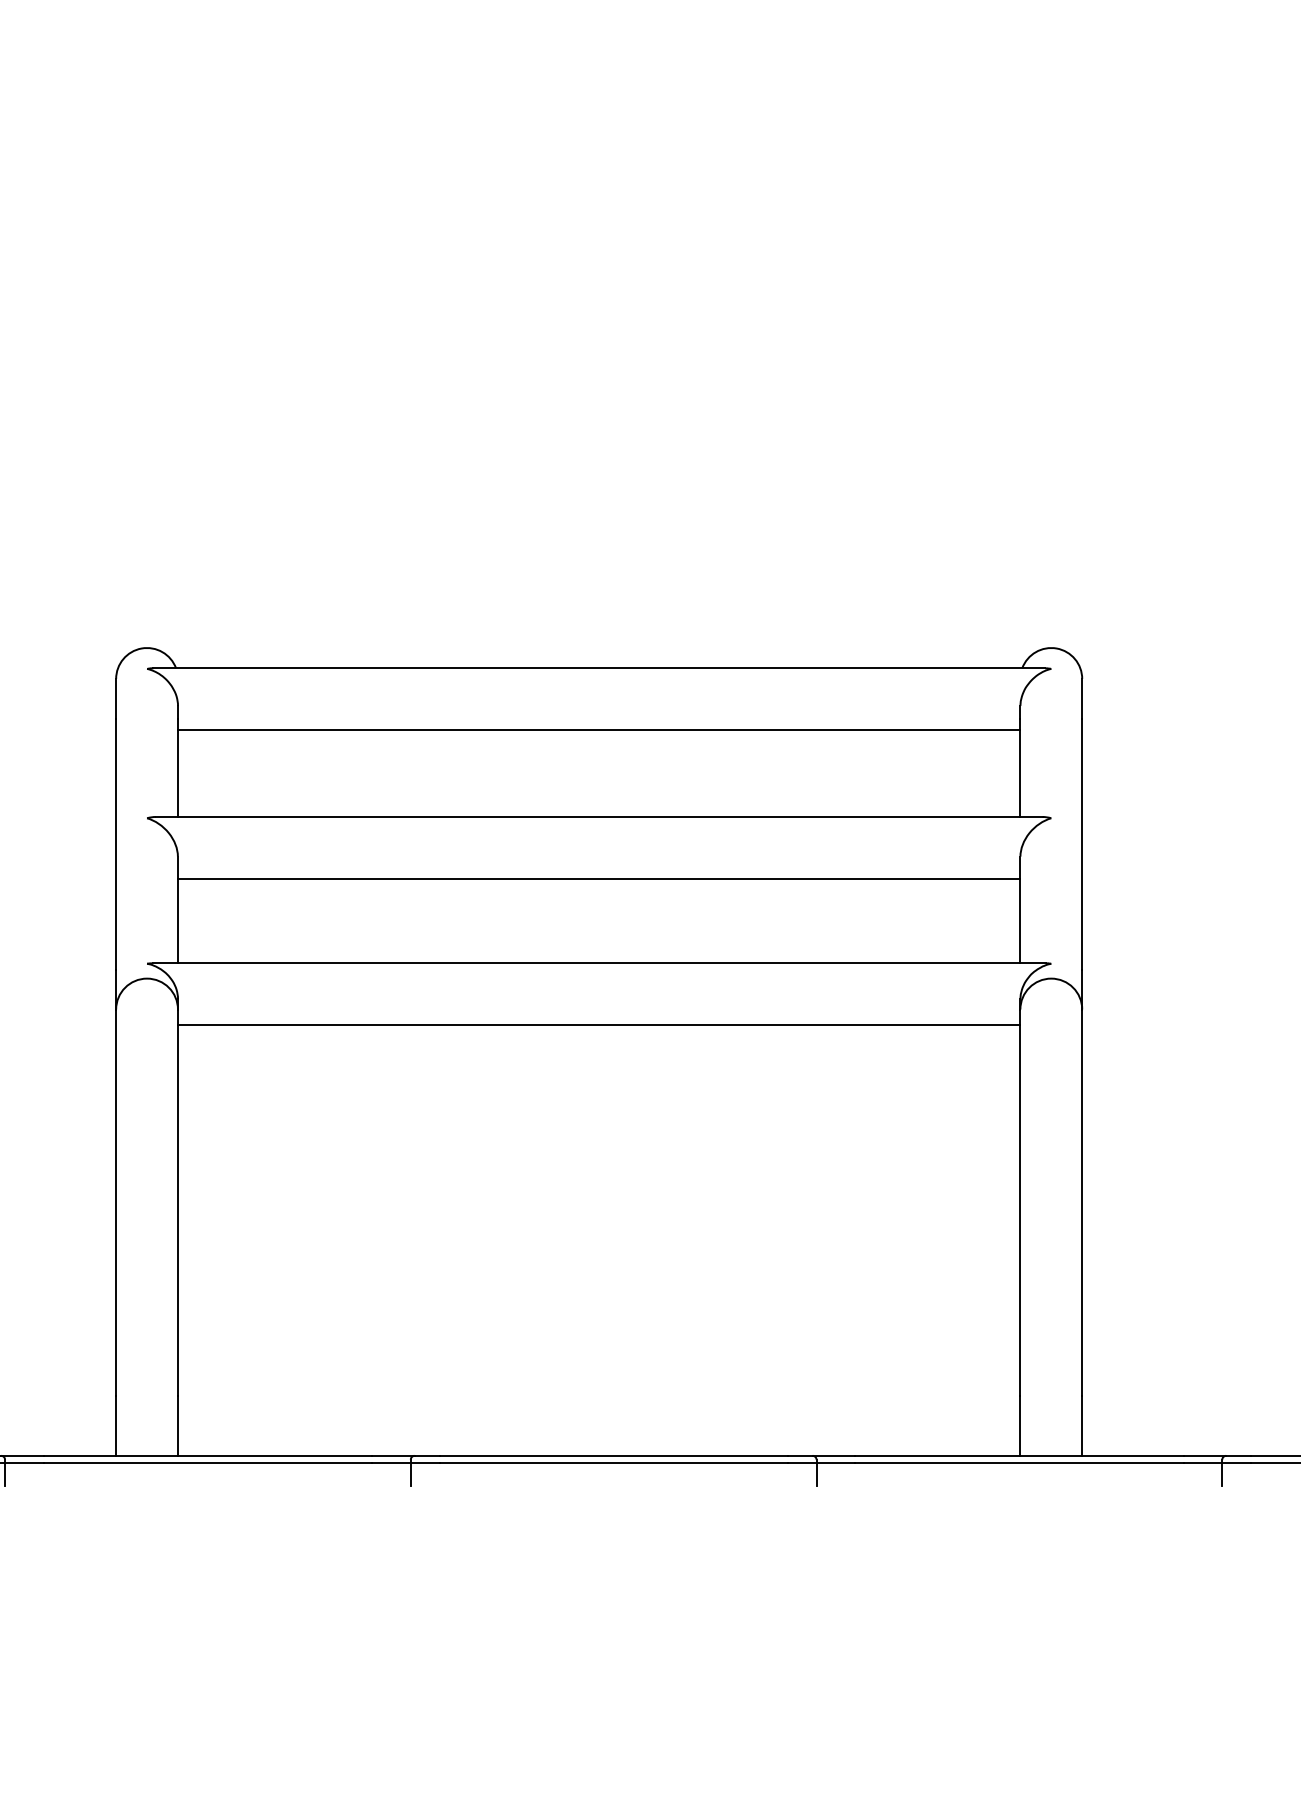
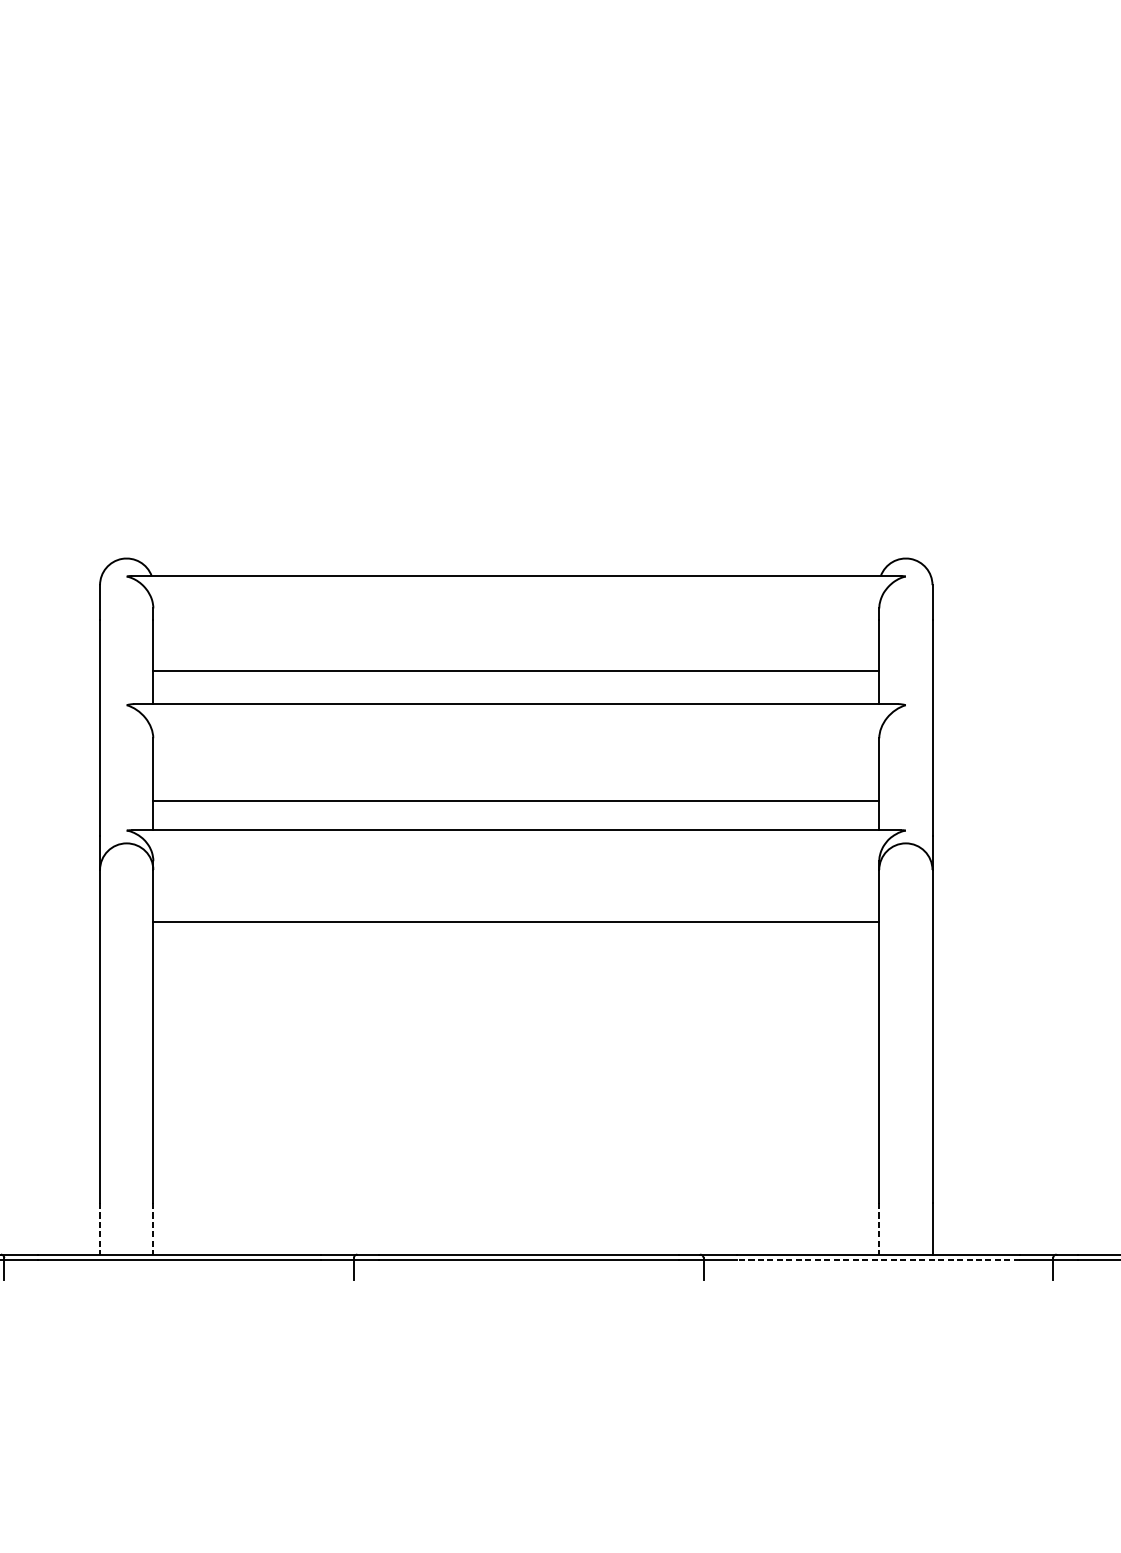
line: (598, 730) -> (515, 670), moved
line: (598, 878) -> (515, 801), moved
line: (598, 1025) -> (515, 922), moved
line: (116, 1425) -> (100, 1228), solid -> dashed
line: (177, 1425) -> (152, 1228), solid -> dashed
line: (1020, 1425) -> (879, 1228), solid -> dashed
line: (1018, 1462) -> (877, 1260), solid -> dashed

